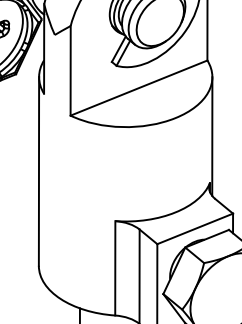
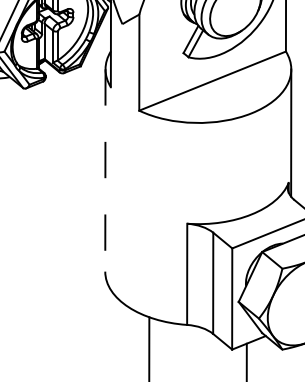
line: (39, 171) -> (105, 170), solid -> dashed

